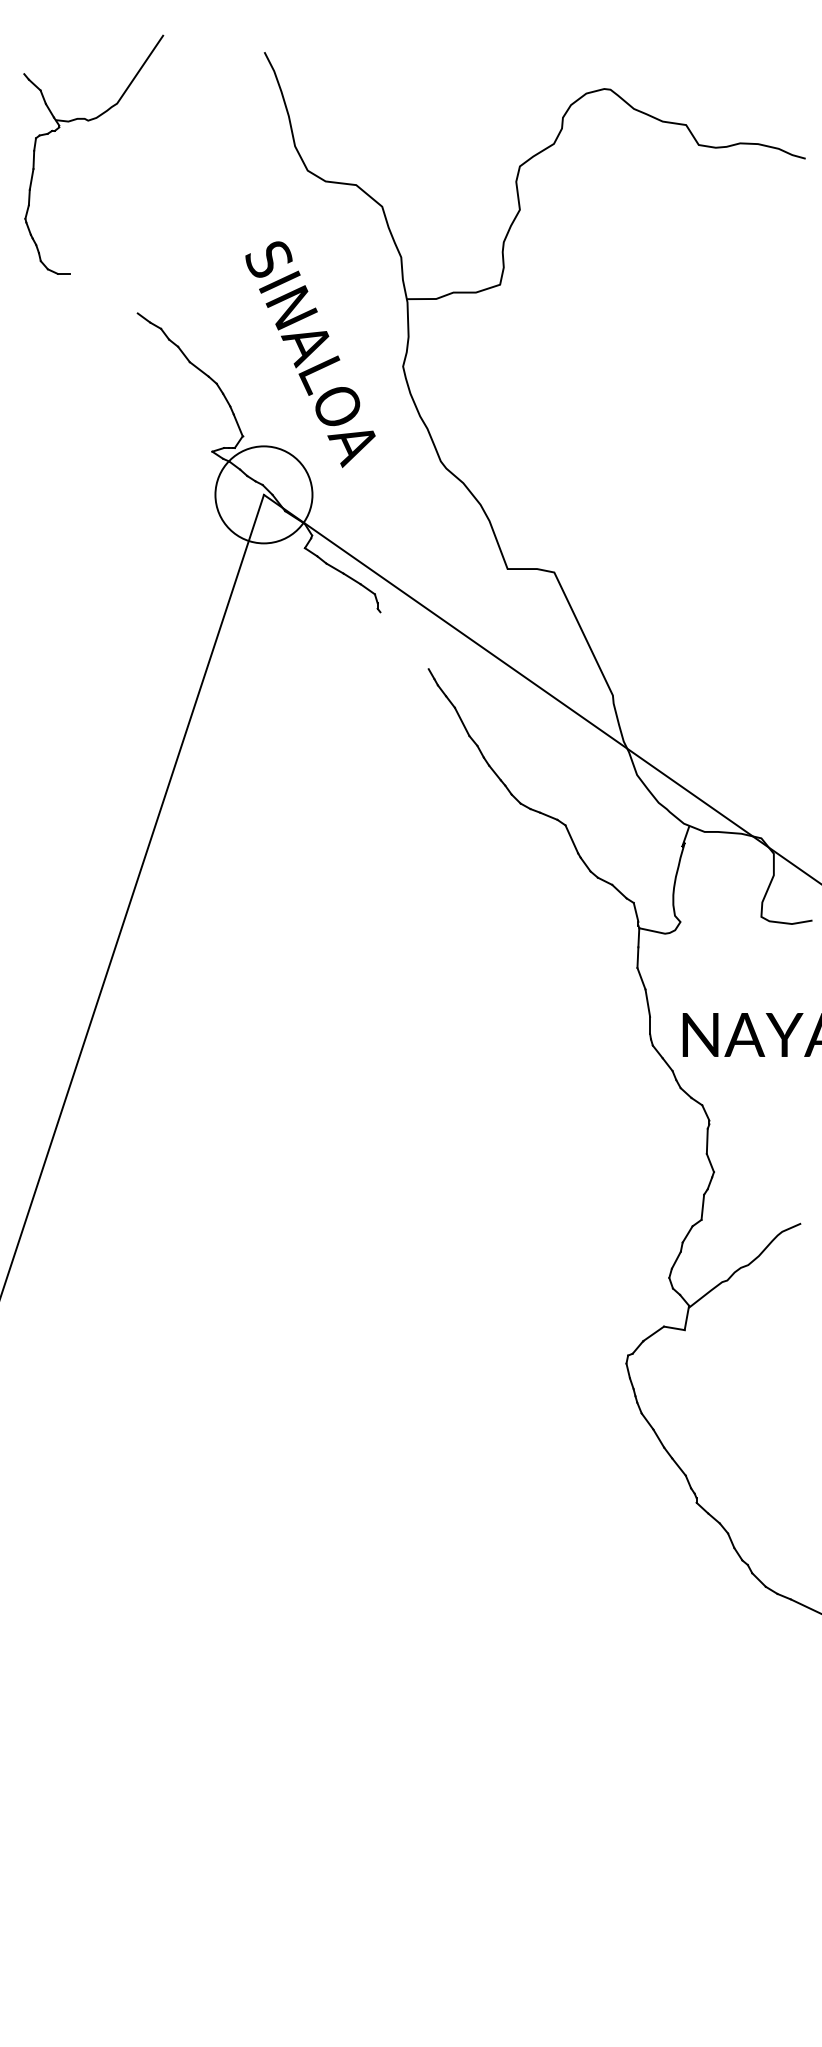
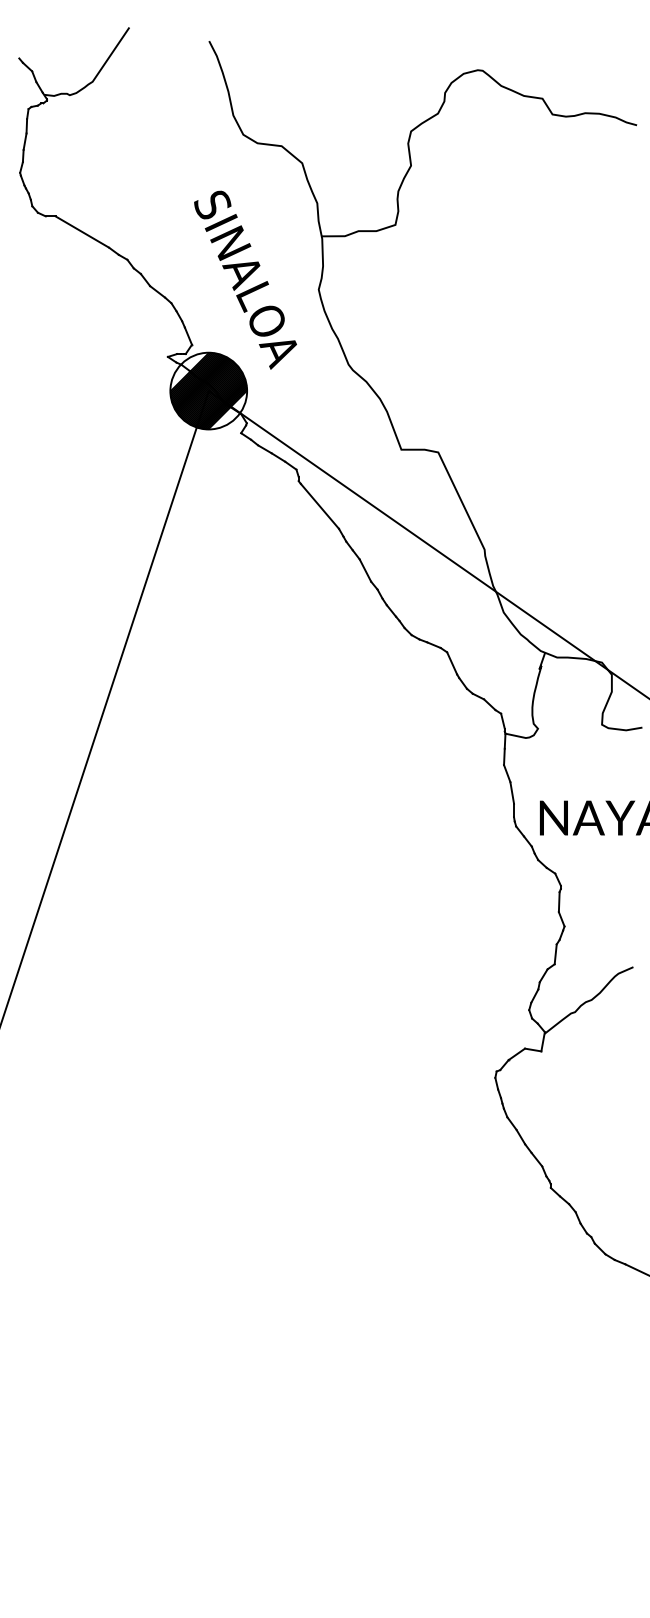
line: (104, 293) -> (82, 231), added
hatch: (263, 494) -> (208, 390), added
line: (404, 639) -> (319, 505), added

